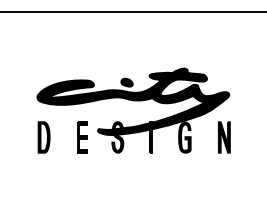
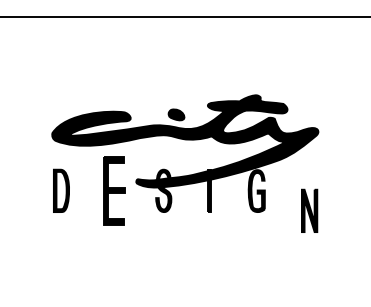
part: (82, 137) -> (114, 190), size x1.6
part: (224, 137) -> (309, 210), moved

